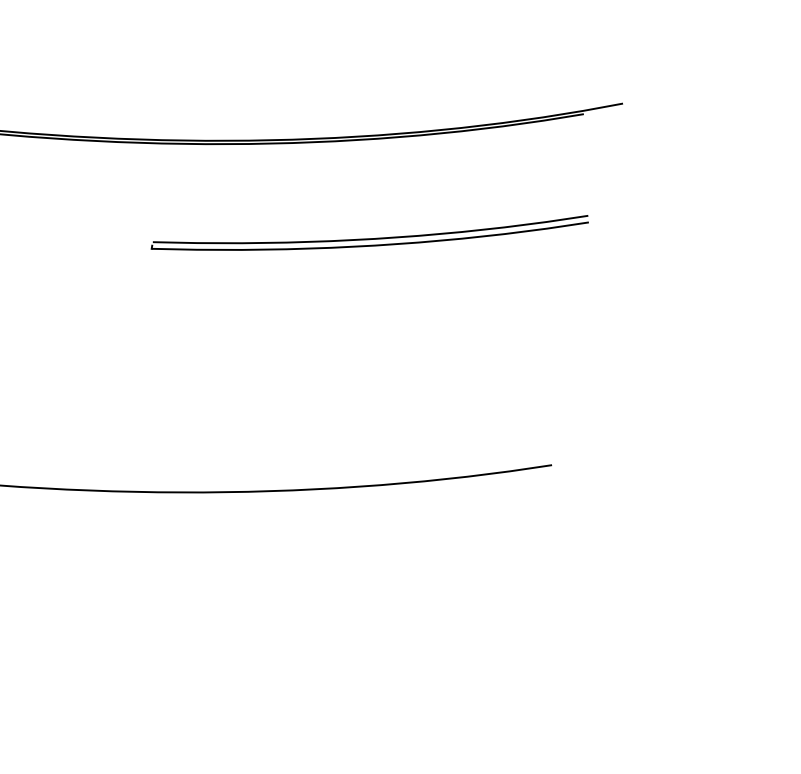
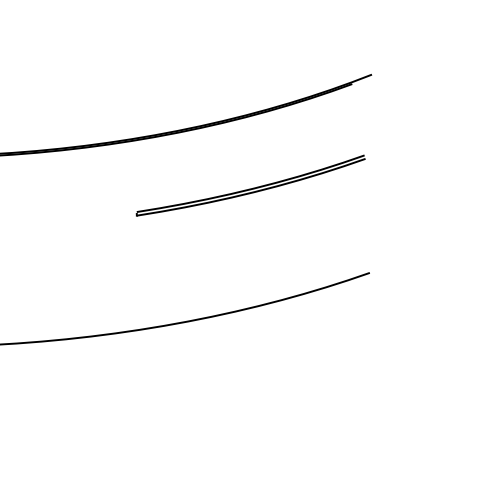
part: (369, 232) -> (250, 185), moved

